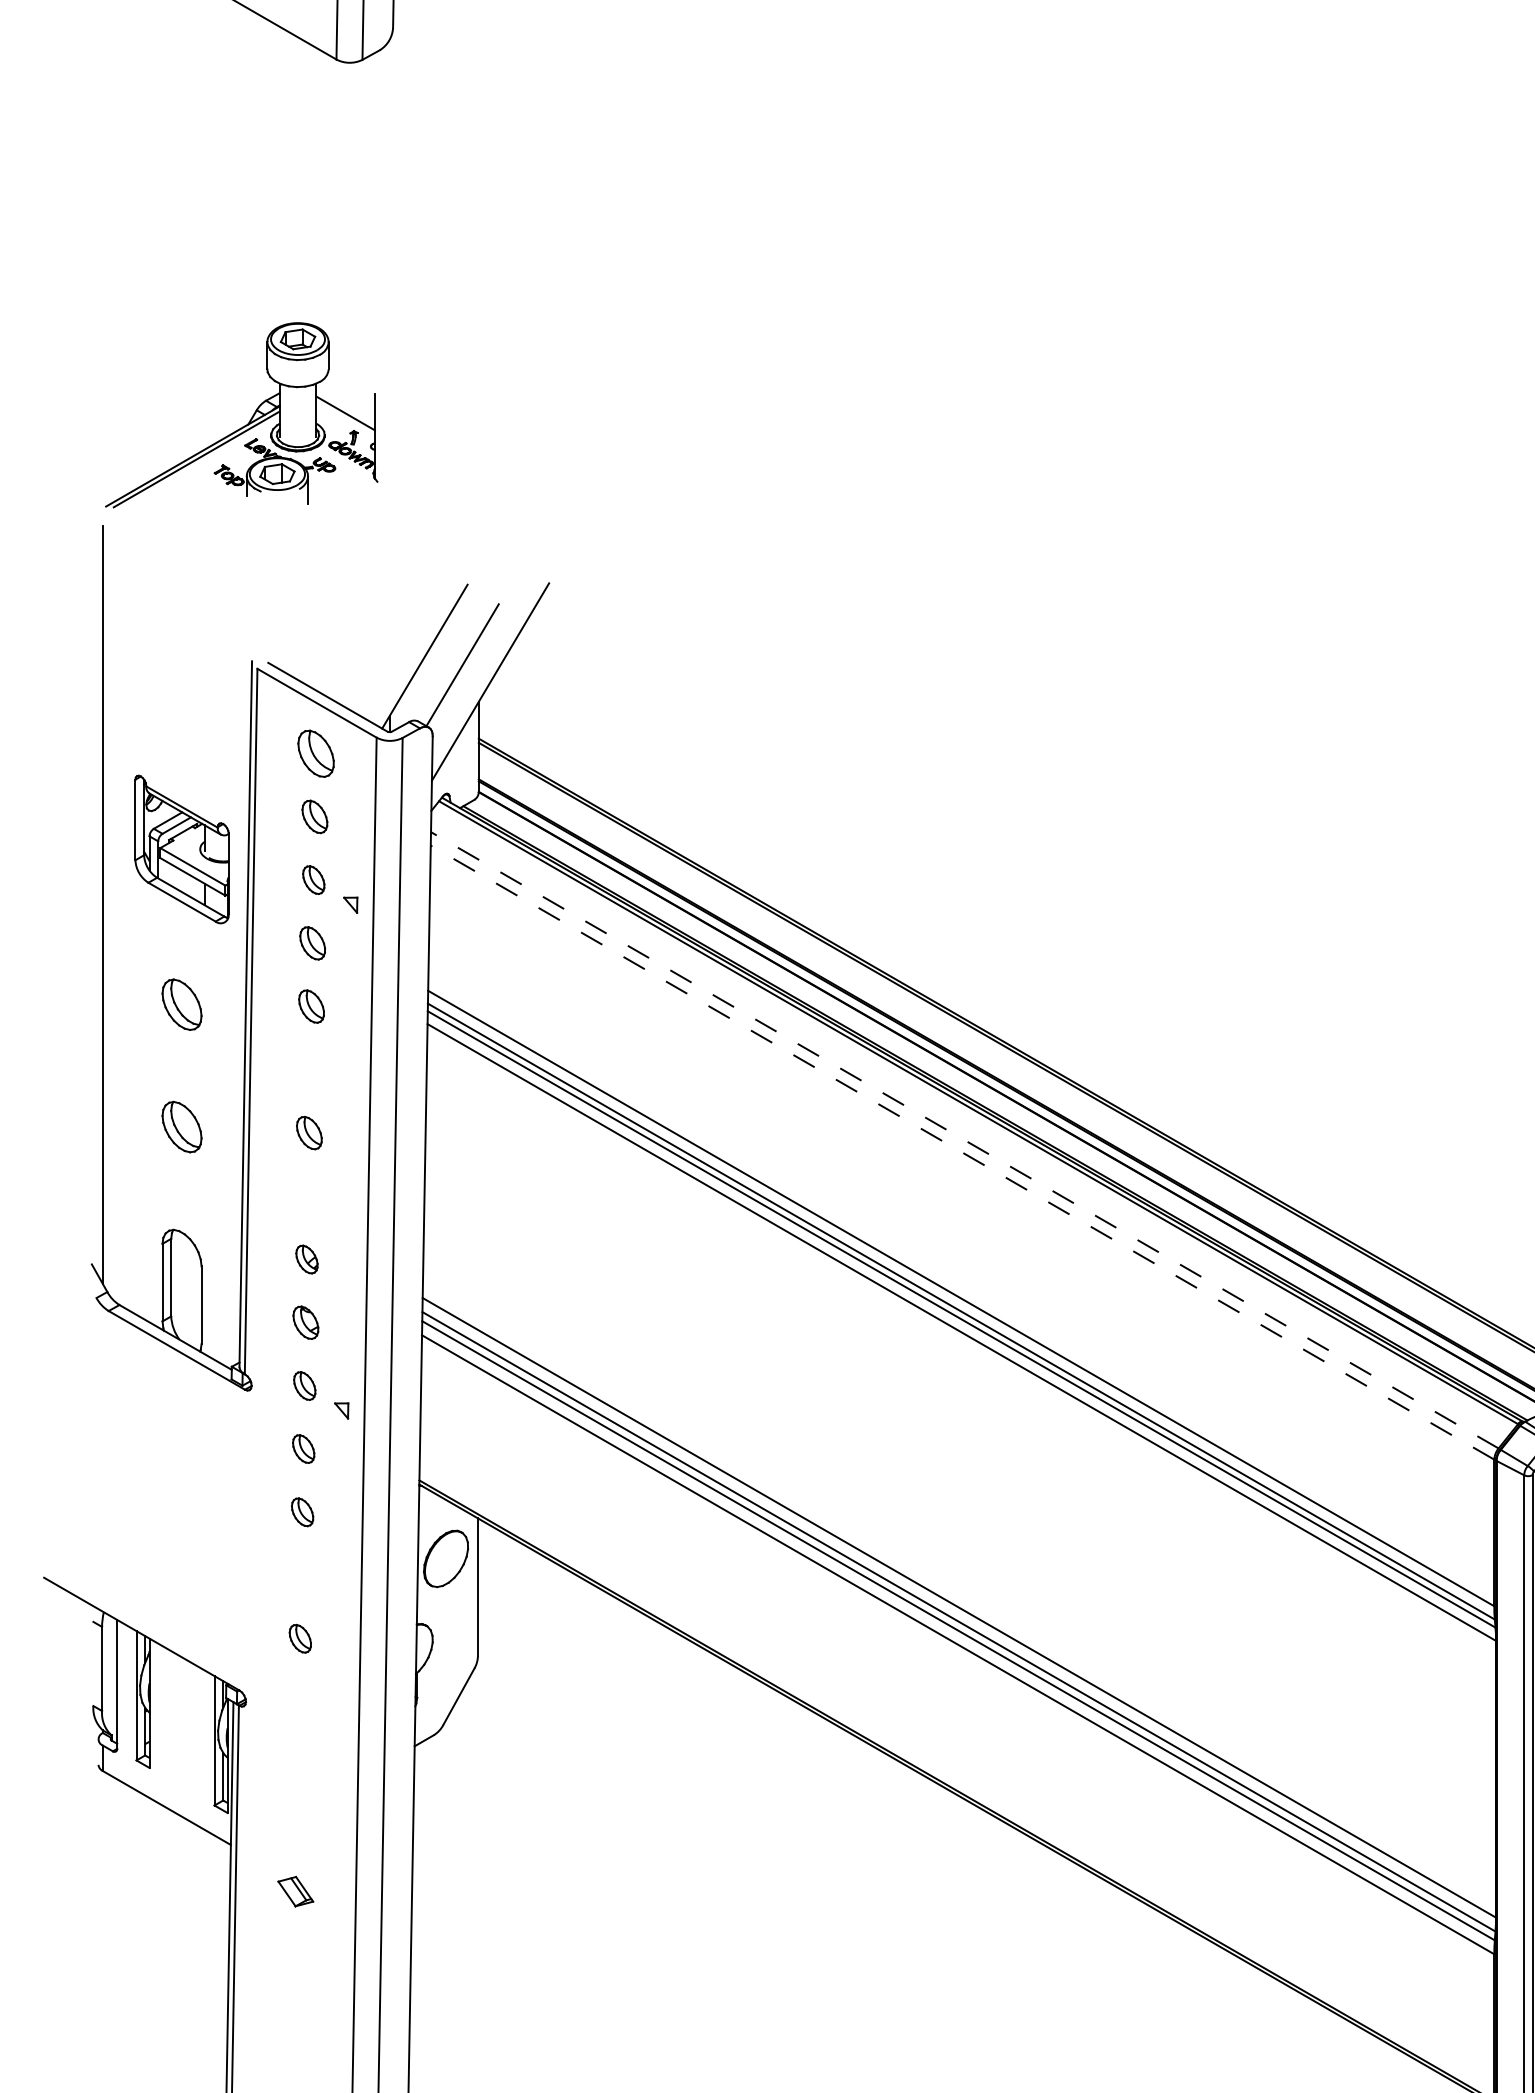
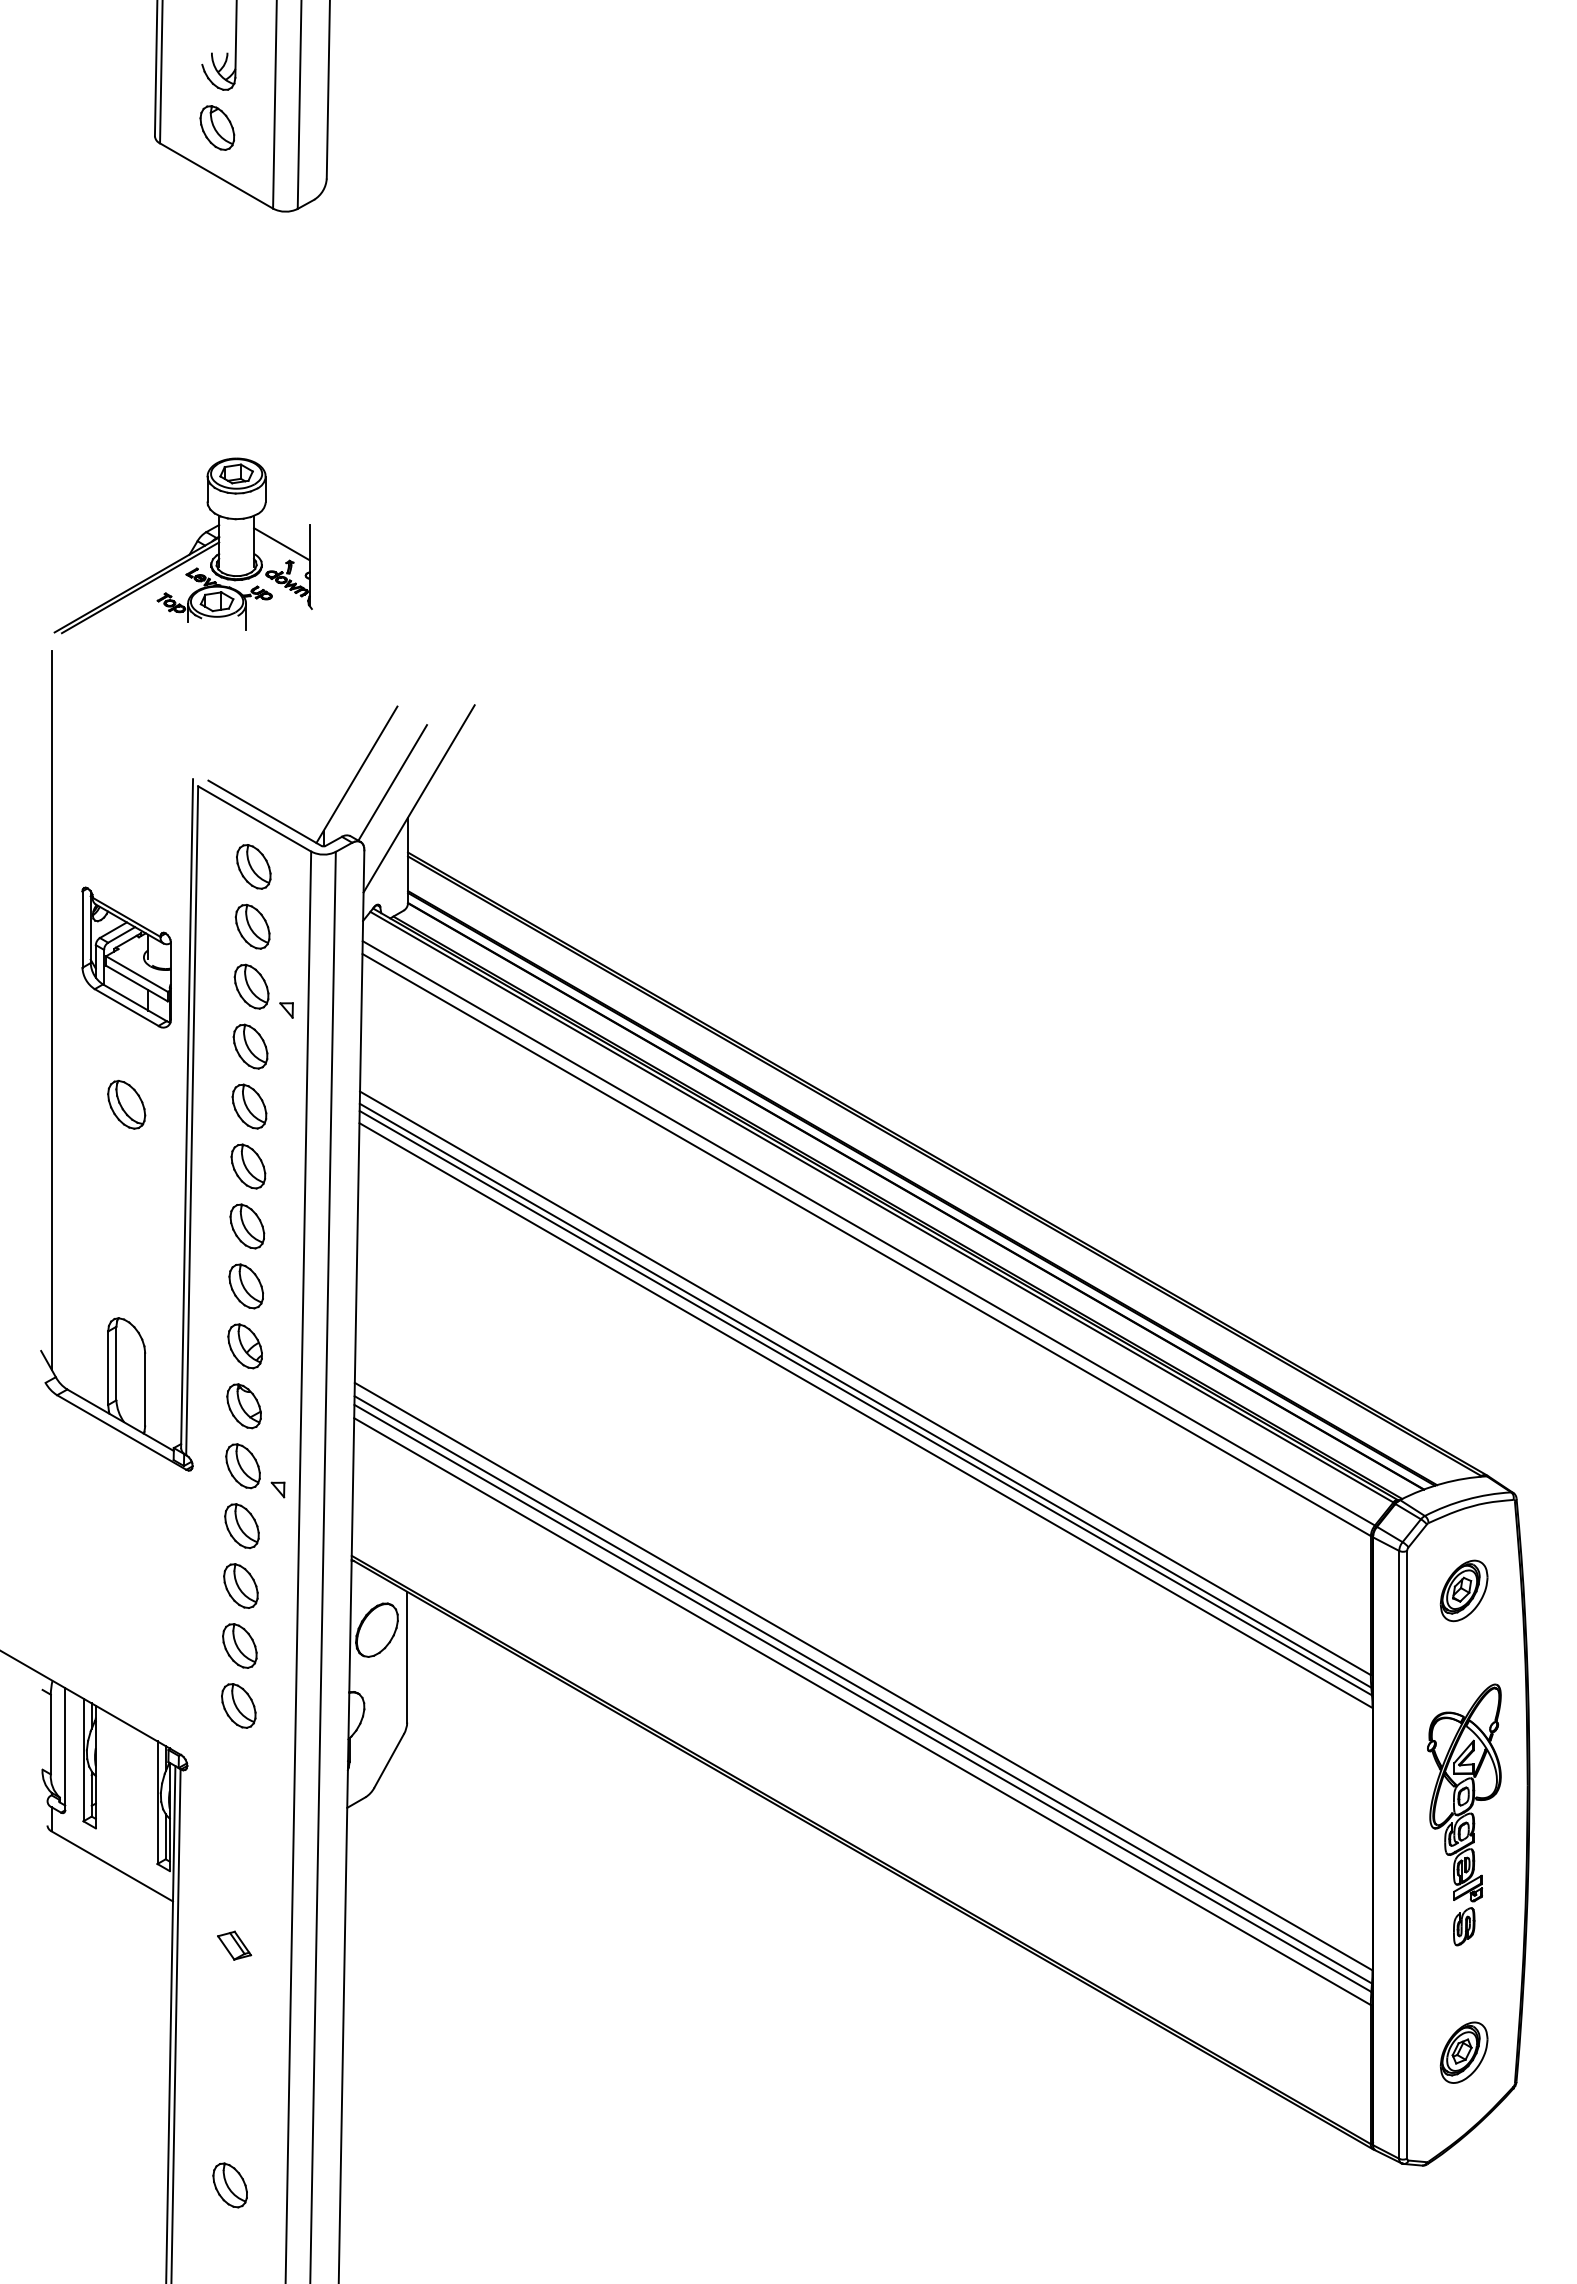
part: (314, 816) -> (252, 926), size x1.43
part: (313, 879) -> (251, 986), size x1.67
part: (312, 943) -> (250, 1046), size x1.43
part: (311, 1006) -> (249, 1106), size x1.43
part: (310, 1069) -> (248, 1166), added
part: (181, 1126) -> (126, 1220), removed
part: (309, 1133) -> (247, 1226), size x1.43
line: (964, 1140) -> (868, 1233), dashed -> solid
line: (962, 1152) -> (866, 1244), dashed -> solid
part: (307, 1196) -> (245, 1286), added
part: (306, 1259) -> (244, 1346), size x1.67
part: (305, 1322) -> (243, 1406), size x1.43
part: (304, 1386) -> (242, 1466), size x1.67
part: (303, 1448) -> (241, 1525), size x1.67
part: (302, 1511) -> (240, 1585), size x1.67
part: (301, 1575) -> (239, 1645), added
part: (299, 1638) -> (238, 1705), size x1.67

